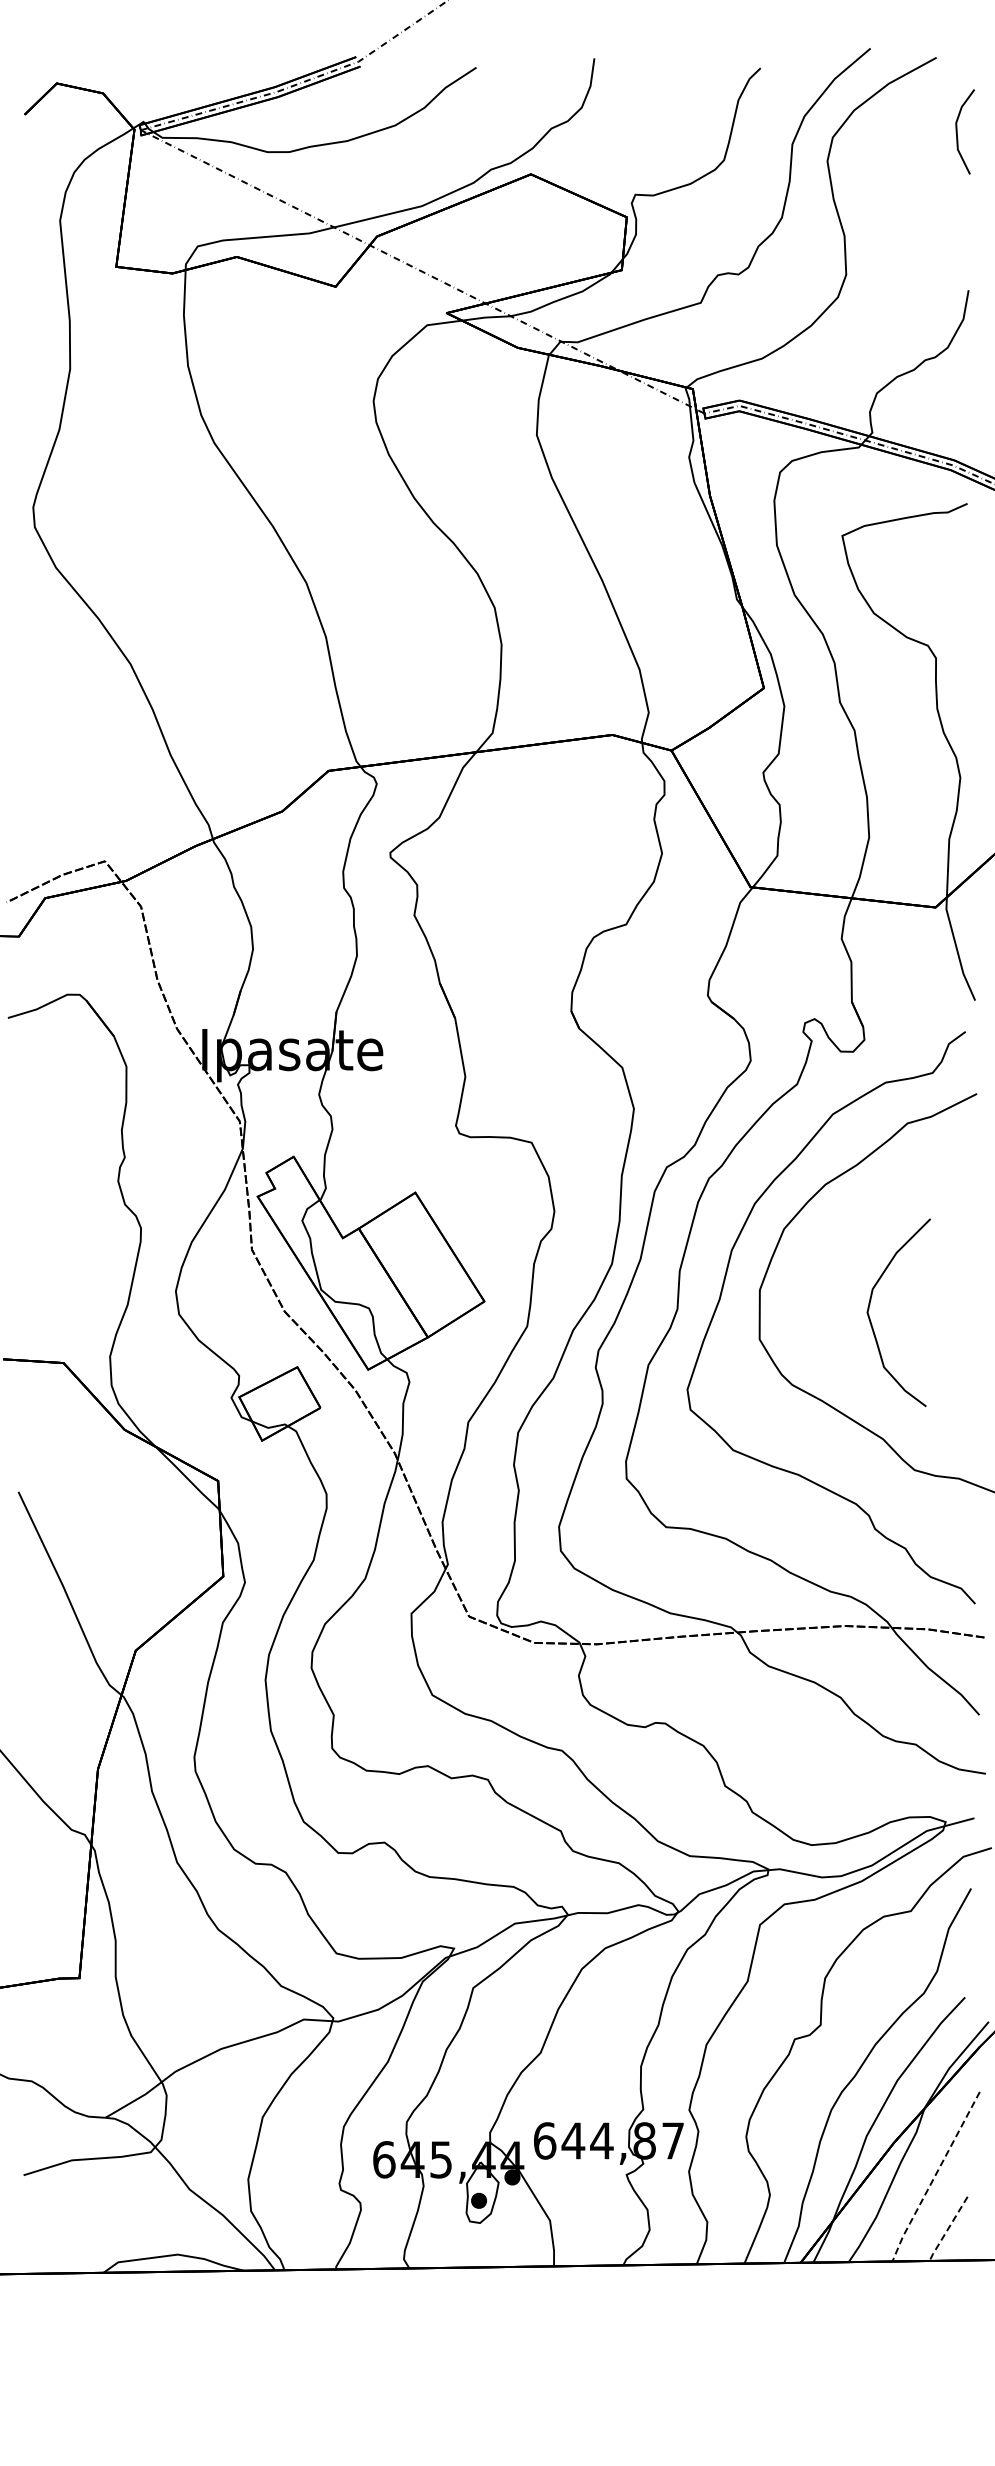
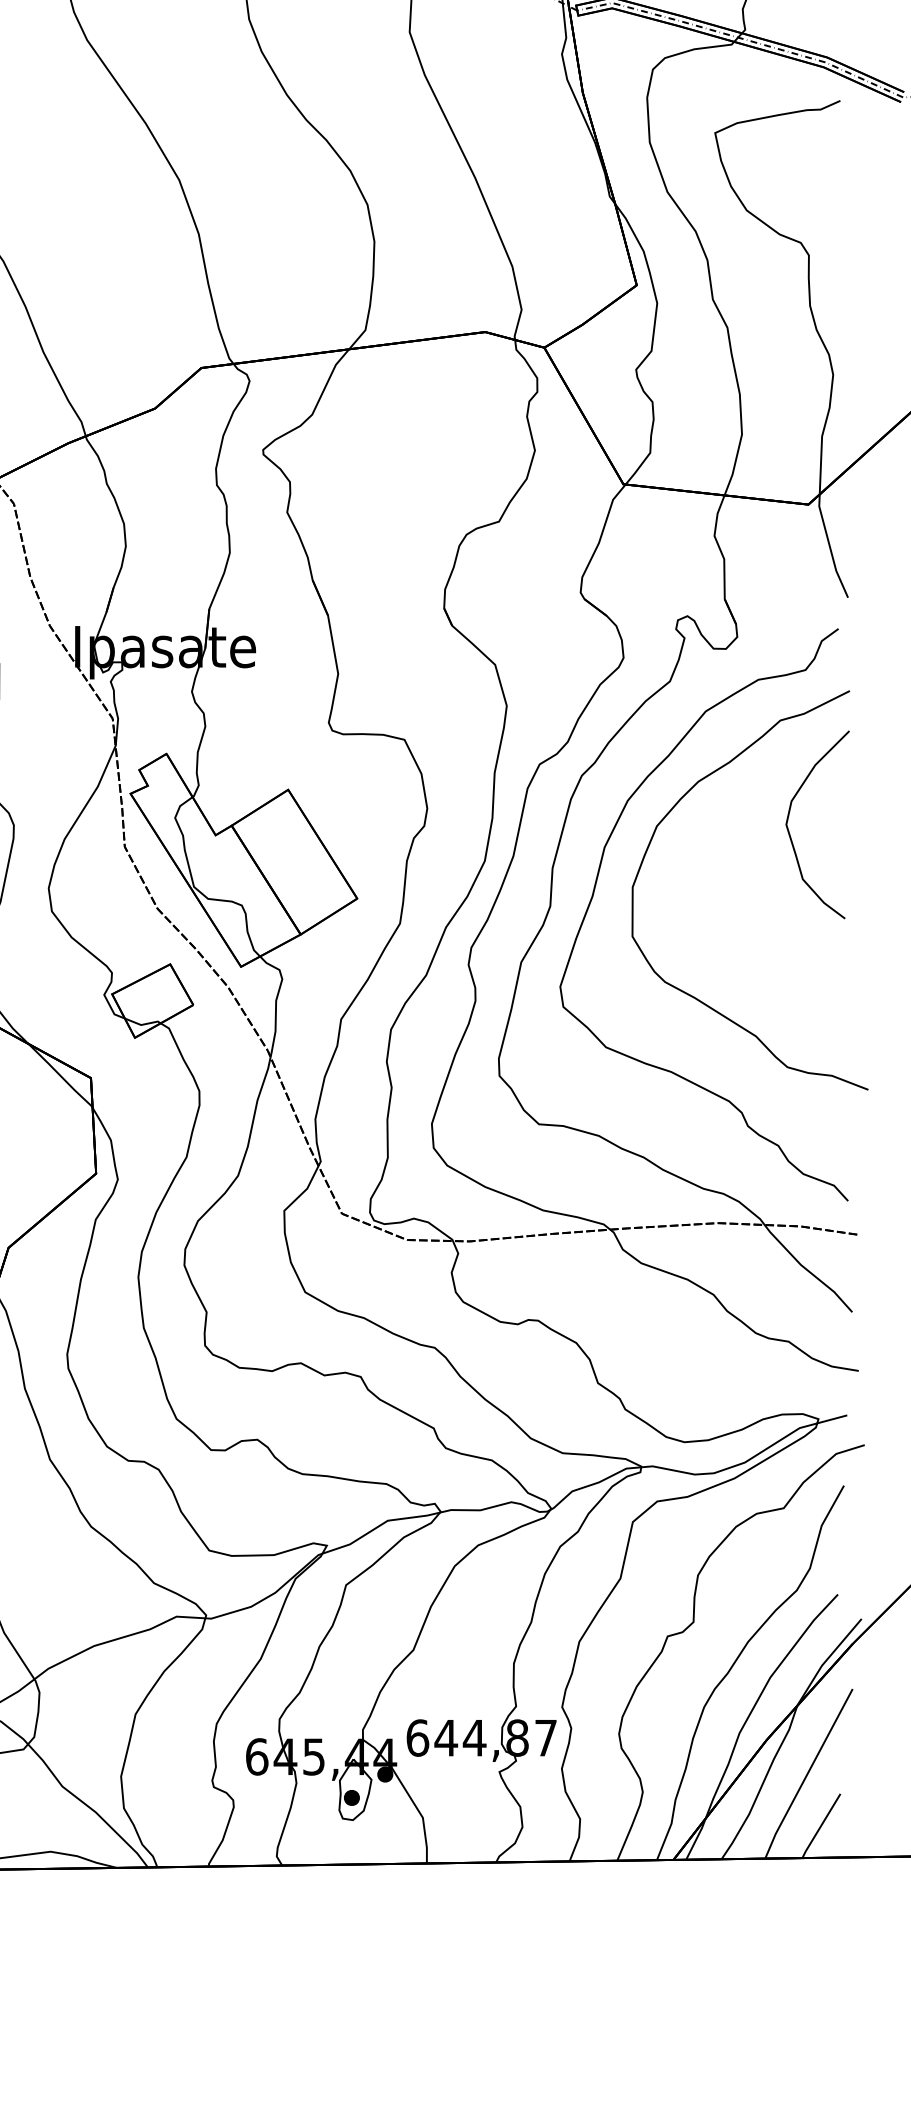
curve: (871, 1321) -> (790, 833), moved
line: (935, 2175) -> (808, 1772), dashed -> solid
line: (947, 2229) -> (820, 1826), dashed -> solid

